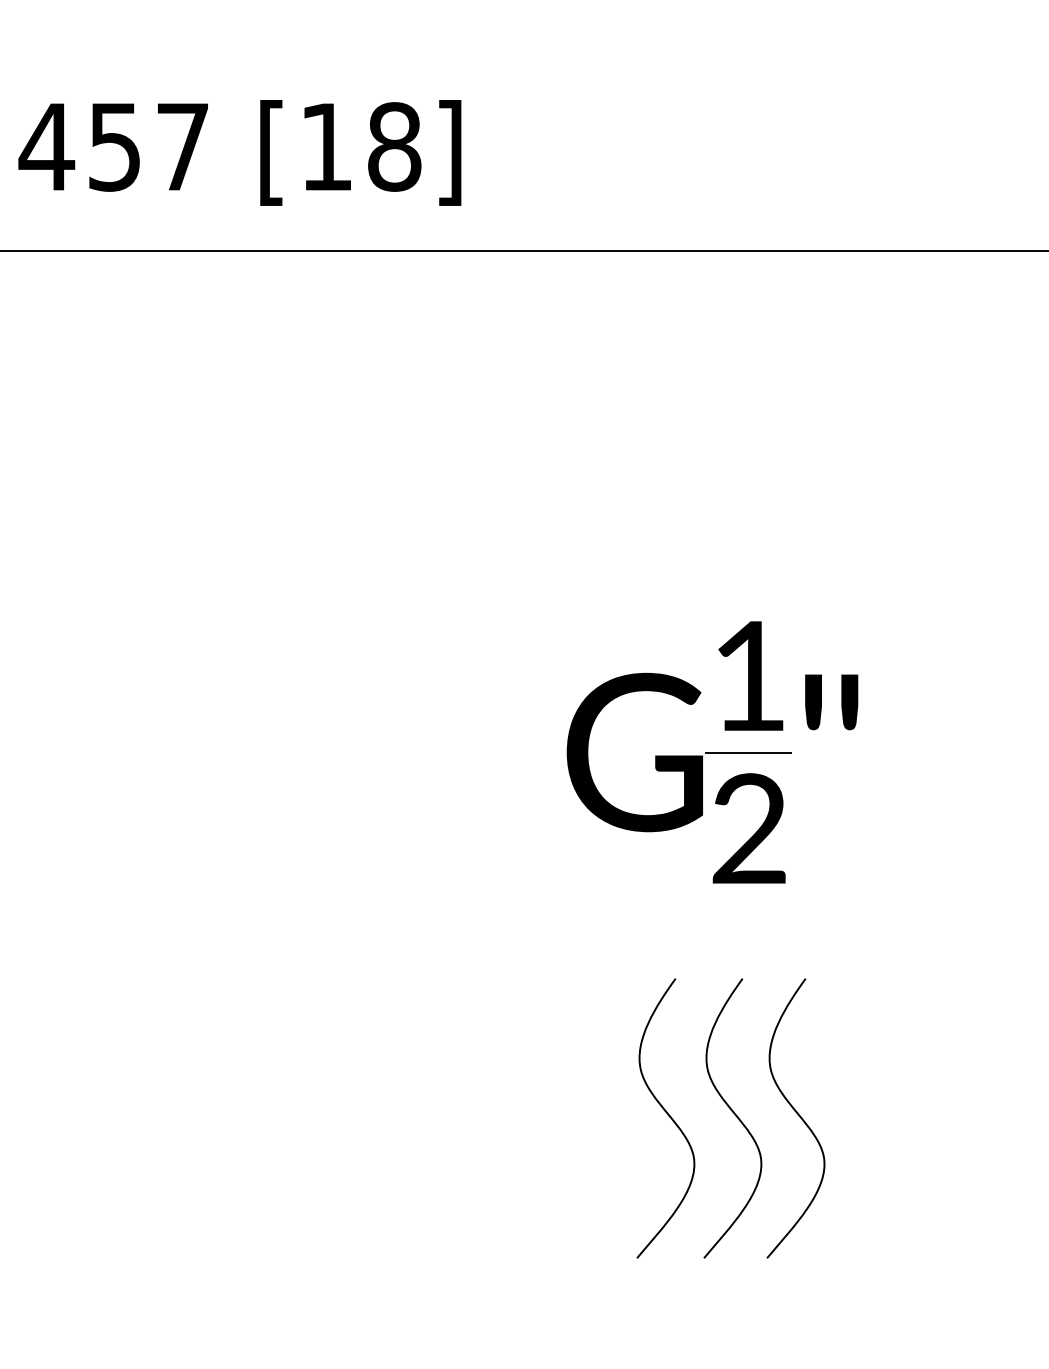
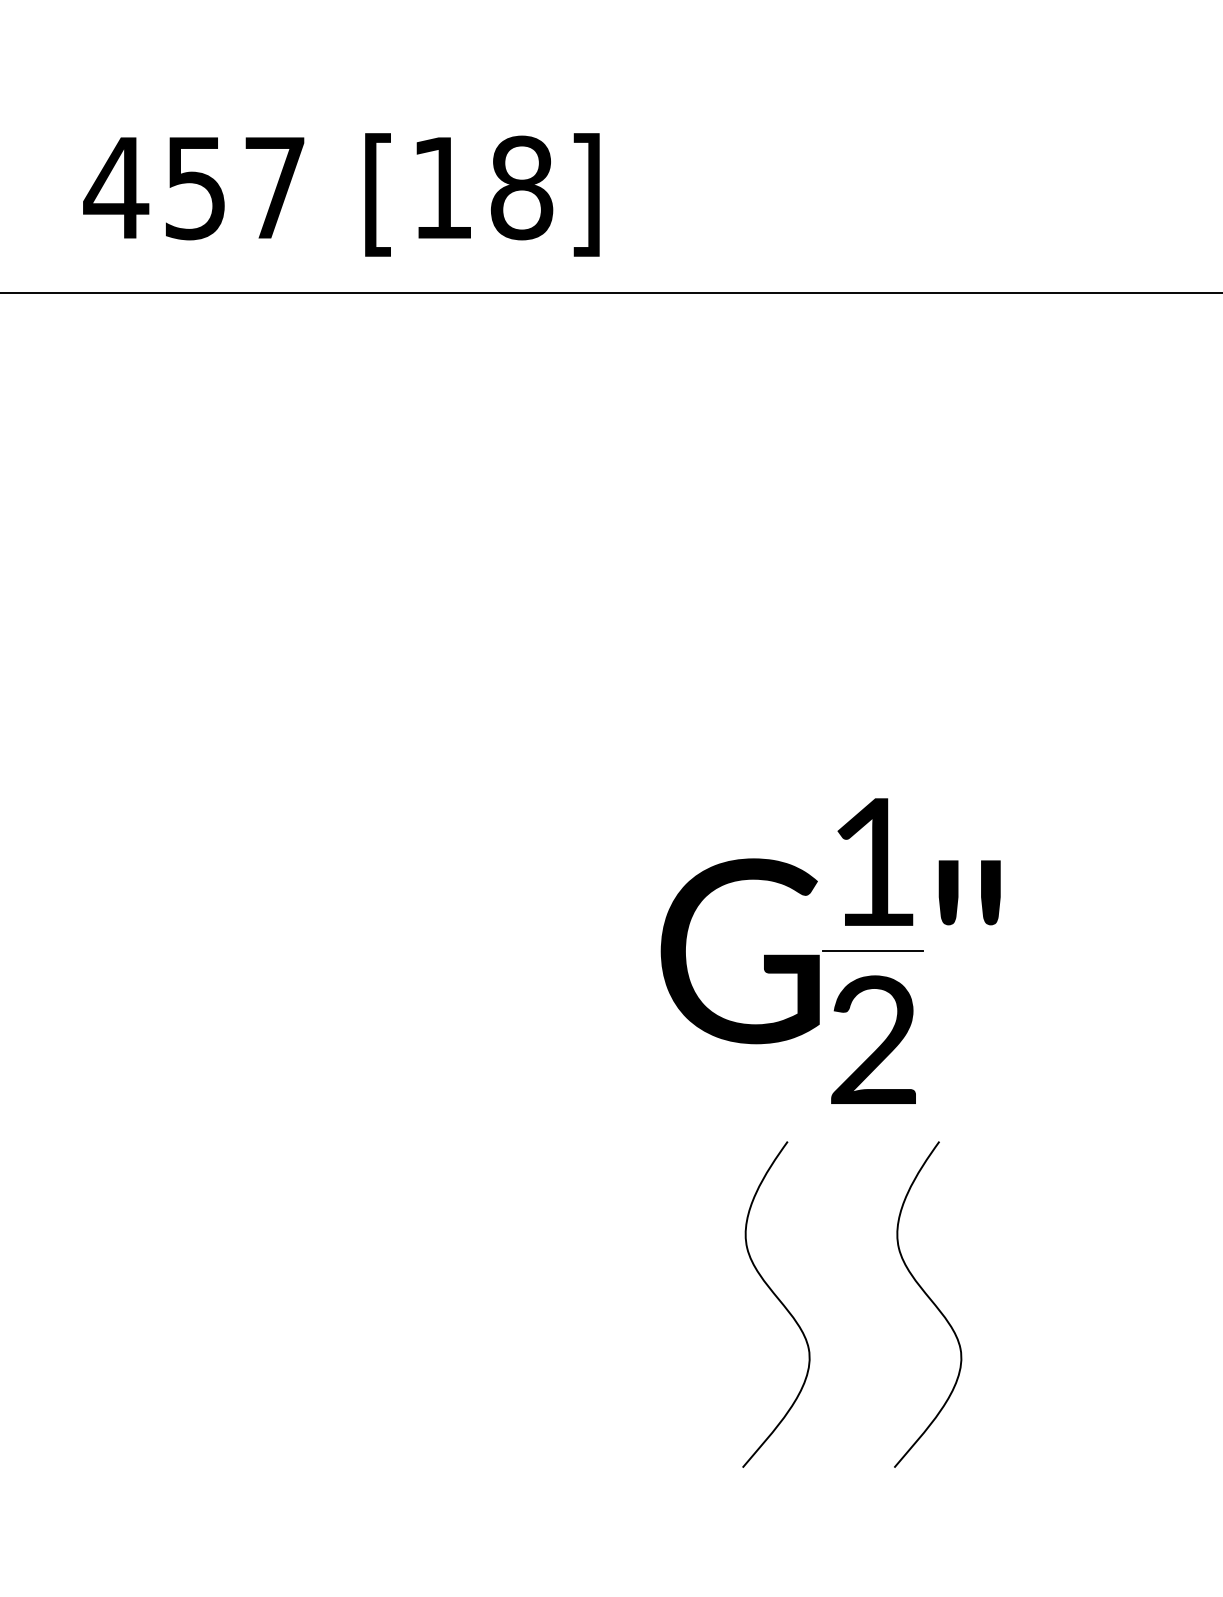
text: (239, 152) -> (340, 194), moved
part: (712, 752) -> (830, 951), moved
curve: (734, 1115) -> (856, 1301), removed

